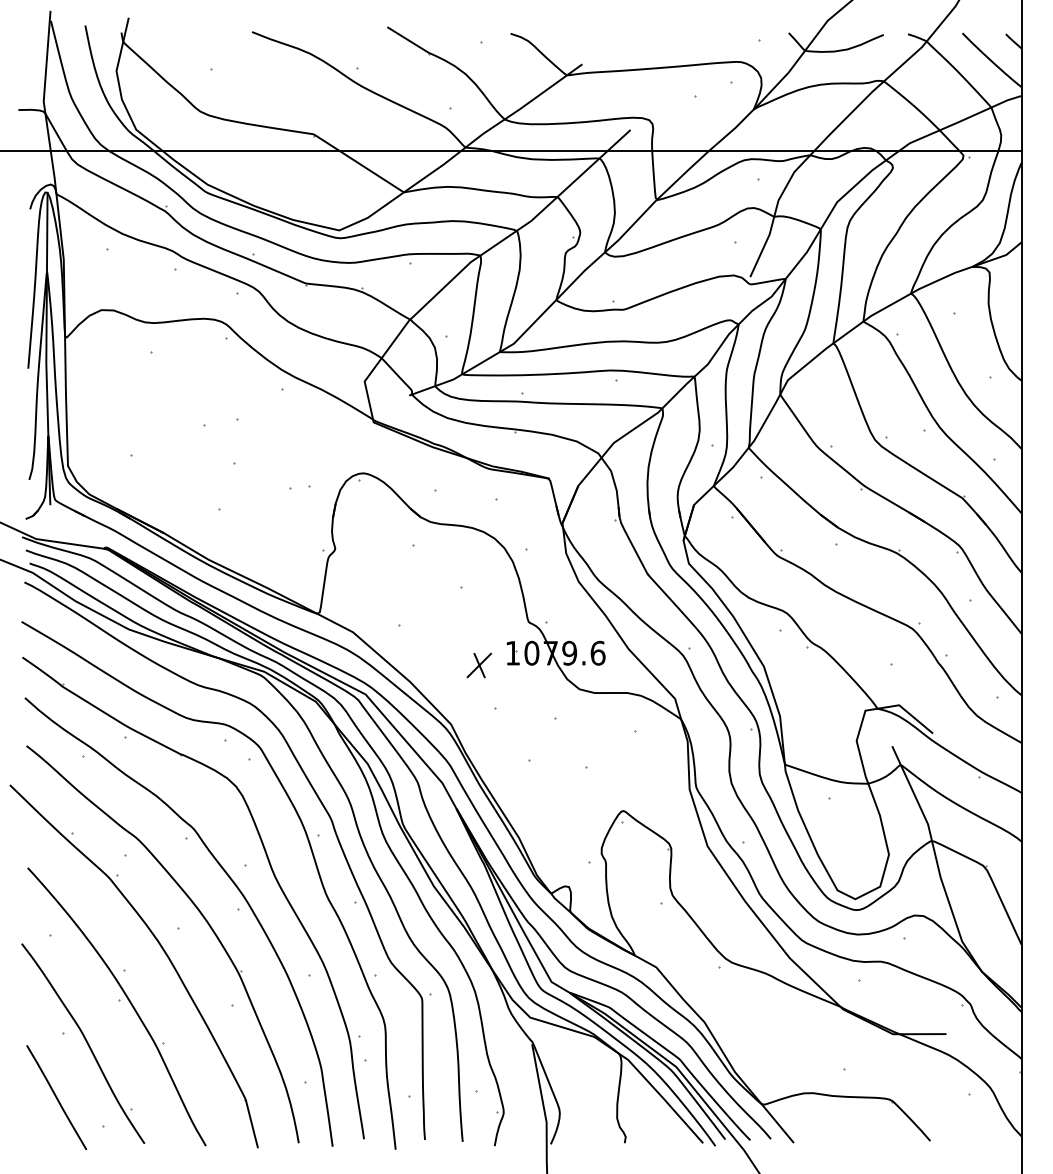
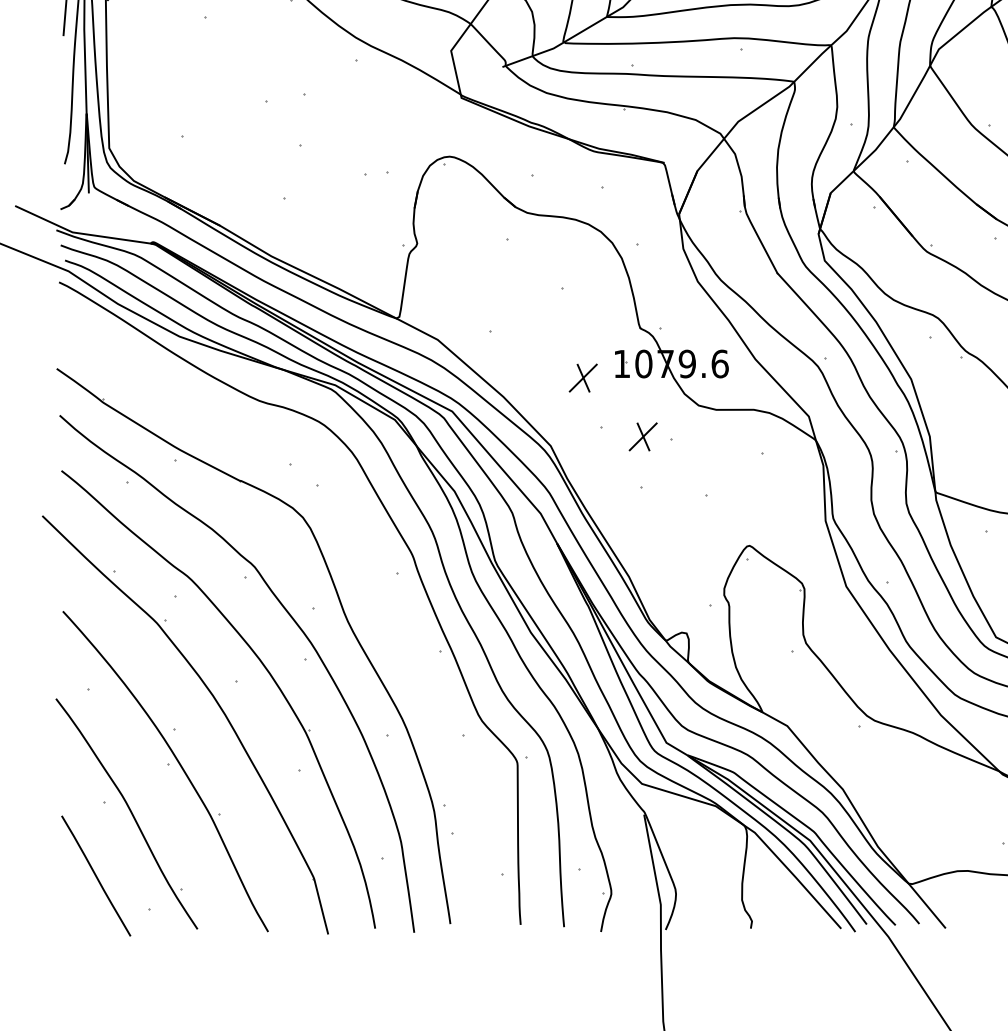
part: (530, 716) -> (642, 436), added
curve: (310, 850) -> (388, 591), removed

